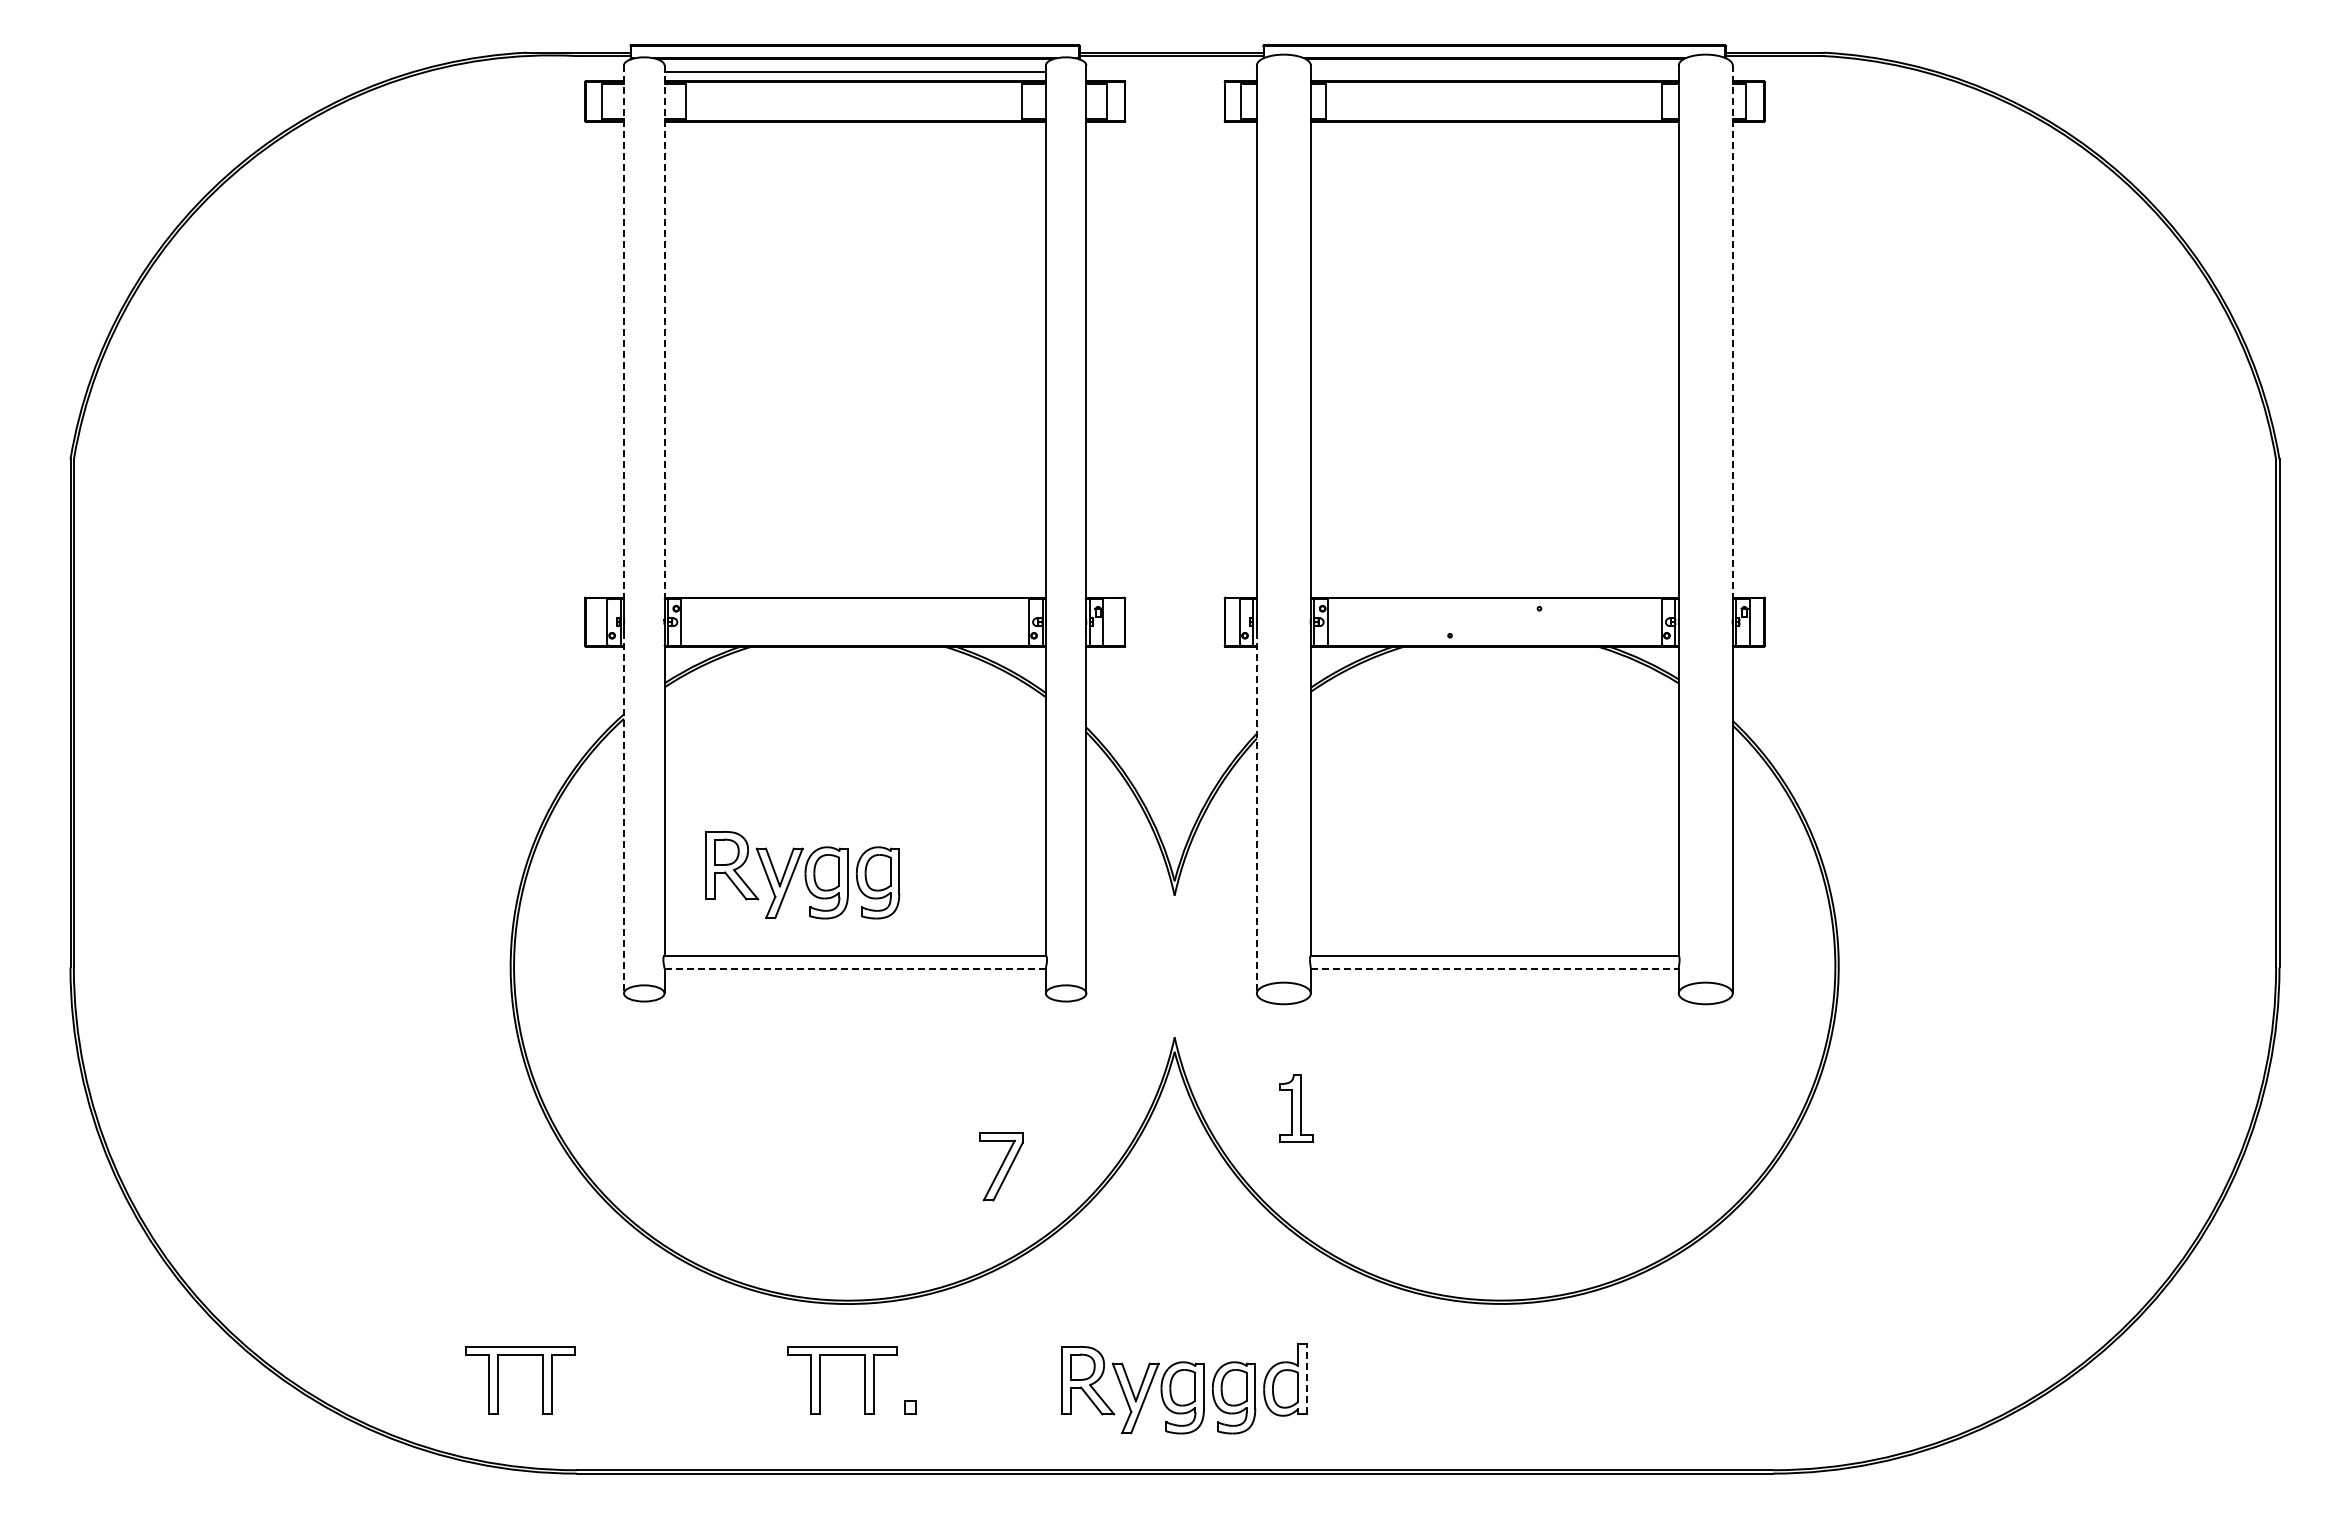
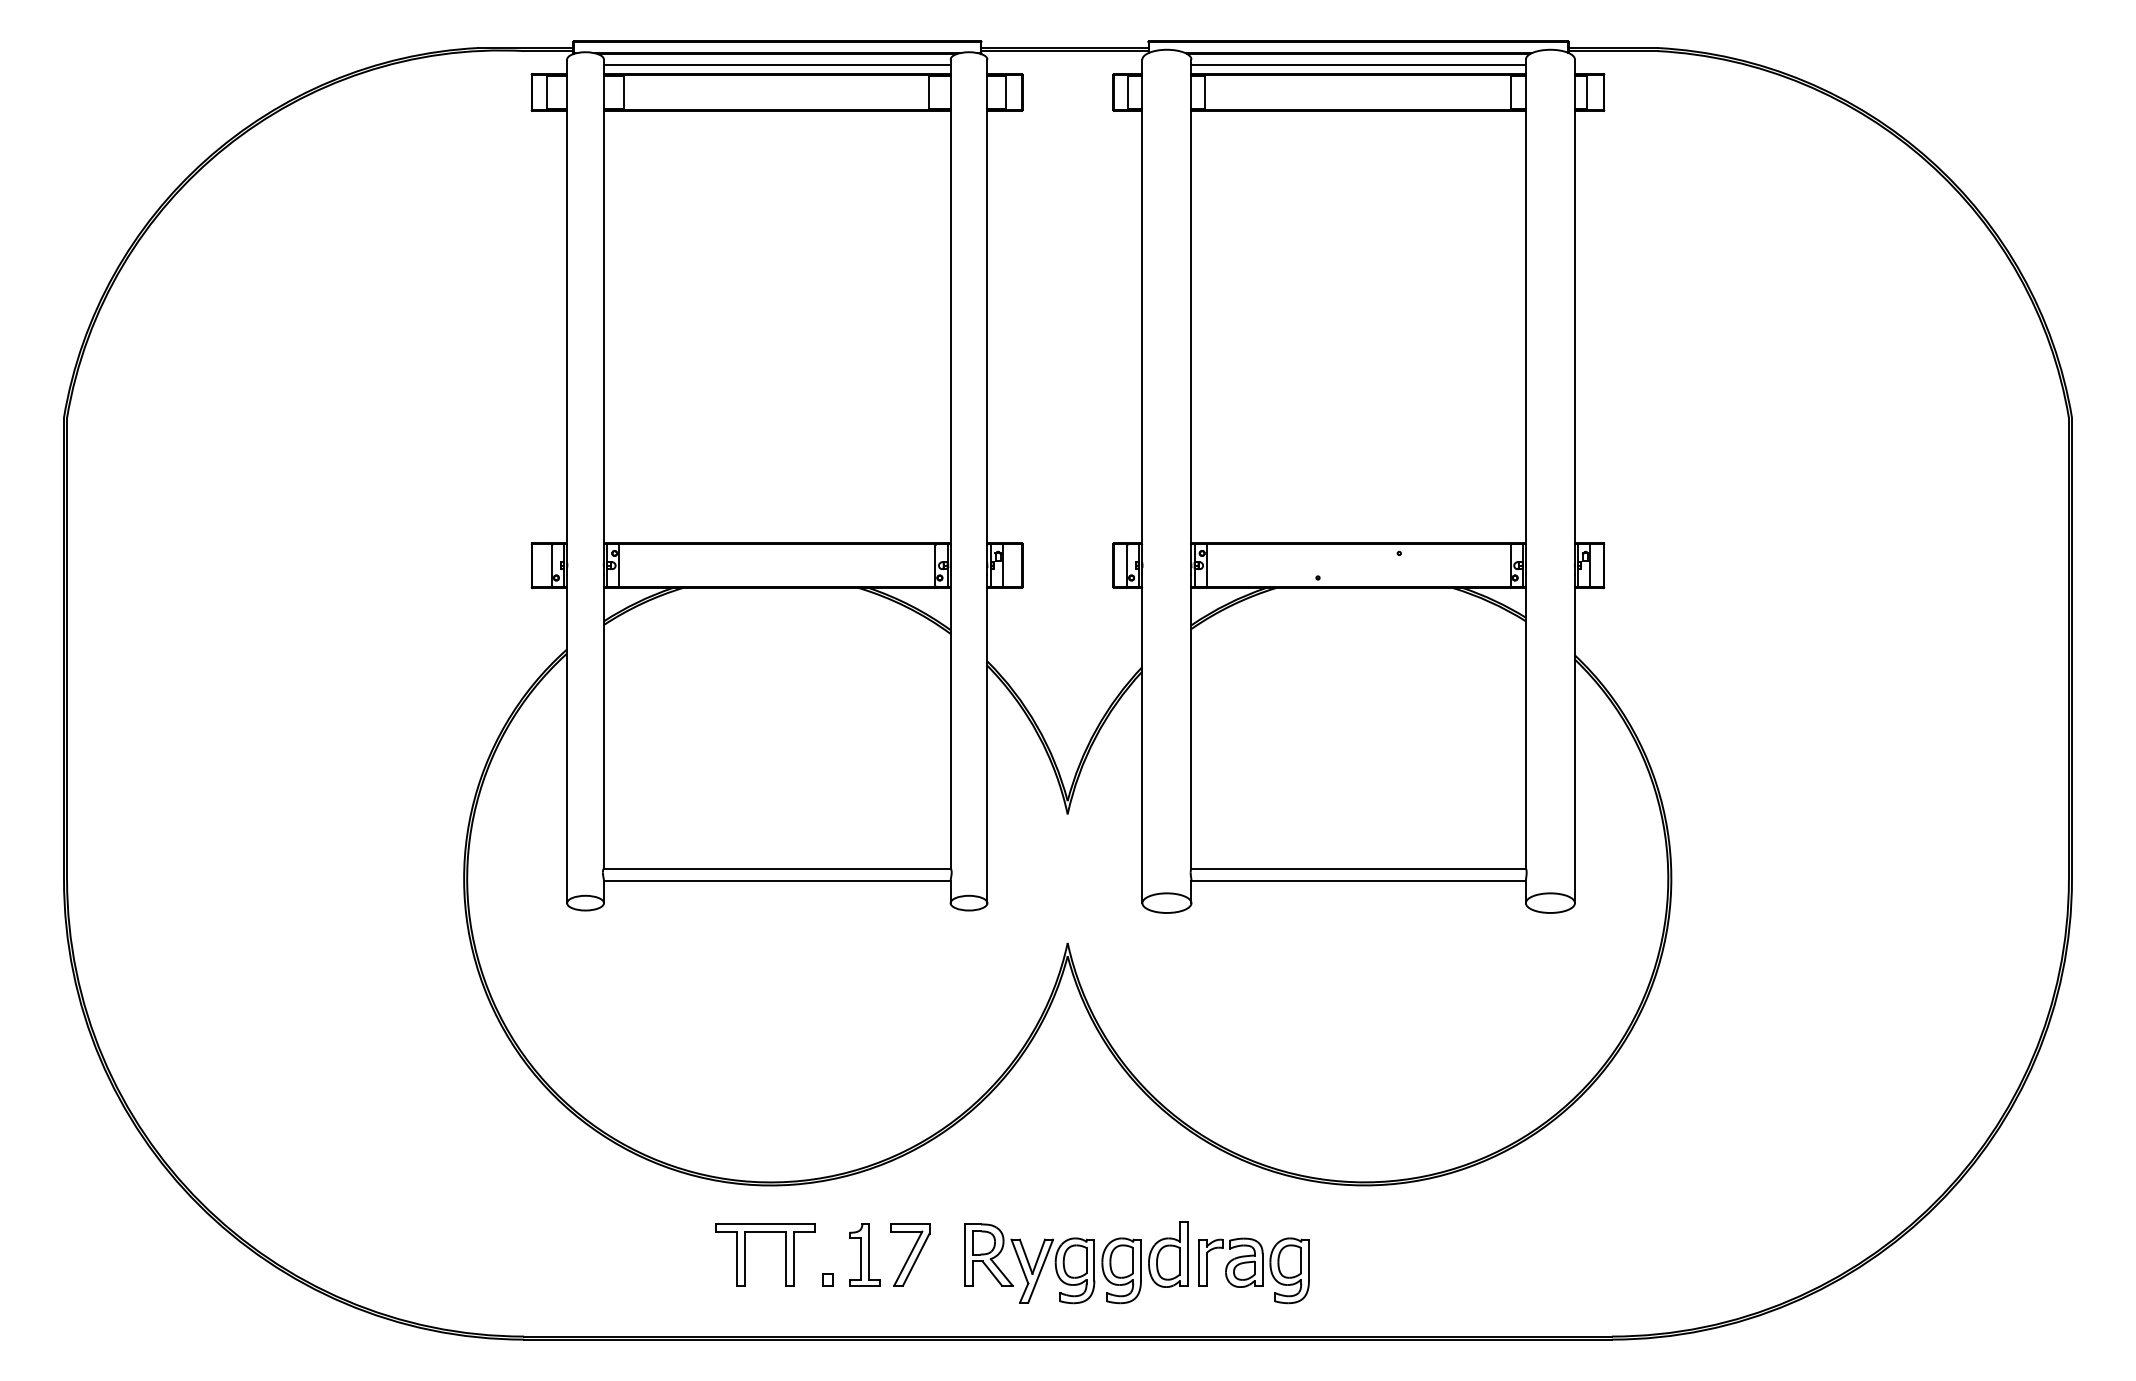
line: (1494, 71) -> (1358, 65), added
line: (624, 332) -> (567, 302), dashed -> solid
line: (664, 332) -> (603, 302), dashed -> solid
line: (1732, 332) -> (1574, 302), dashed -> solid
line: (624, 812) -> (567, 738), dashed -> solid
line: (1256, 812) -> (1142, 738), dashed -> solid
part: (802, 875) -> (729, 795), removed
line: (855, 969) -> (777, 881), dashed -> solid
line: (1494, 969) -> (1358, 881), dashed -> solid
part: (1296, 1108) -> (864, 1254), moved
part: (1001, 1166) -> (910, 1254), moved
line: (1306, 1378) -> (1187, 1253), dashed -> solid
part: (498, 1380) -> (453, 1254), removed
part: (1379, 1397) -> (1253, 1270), added

